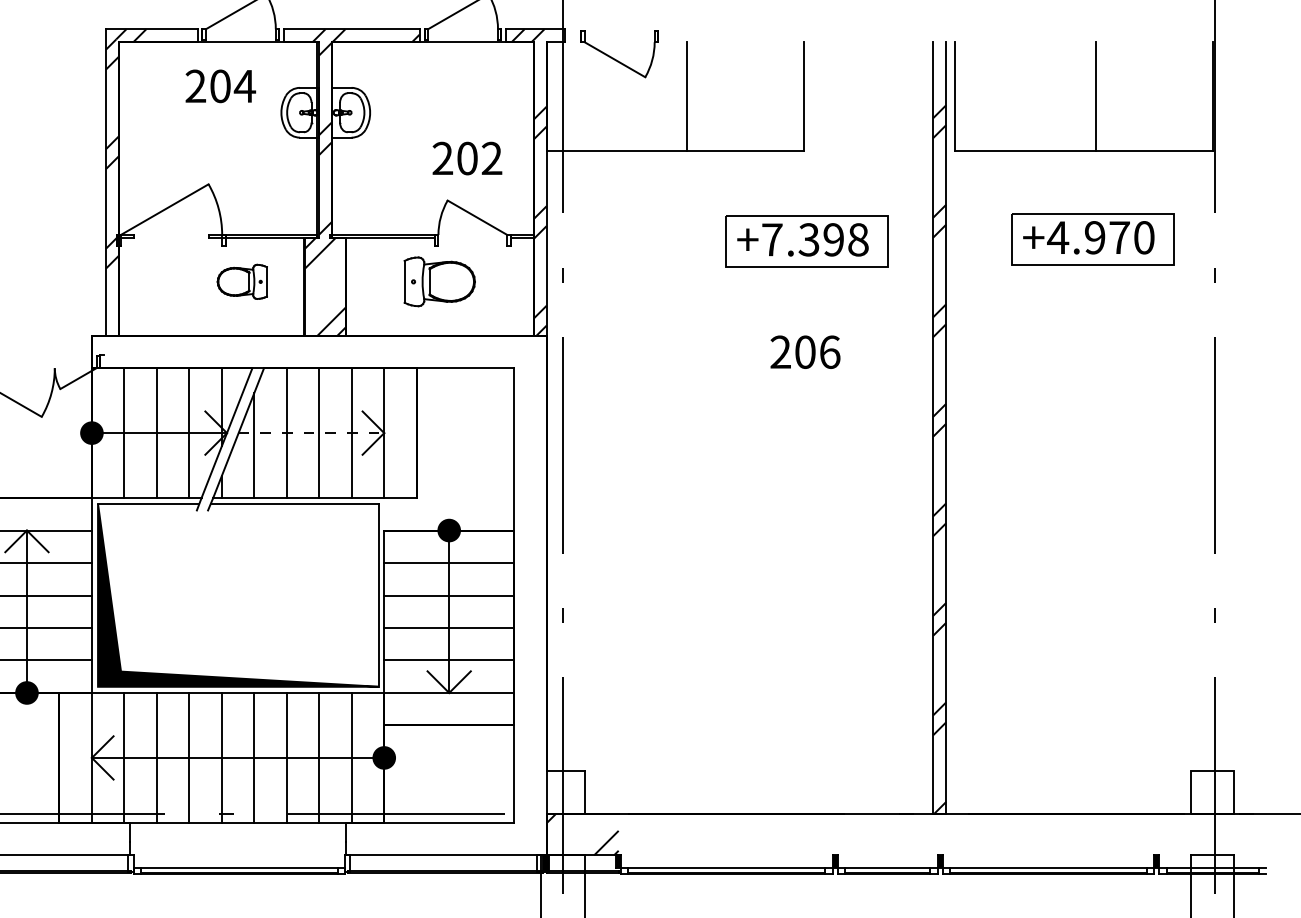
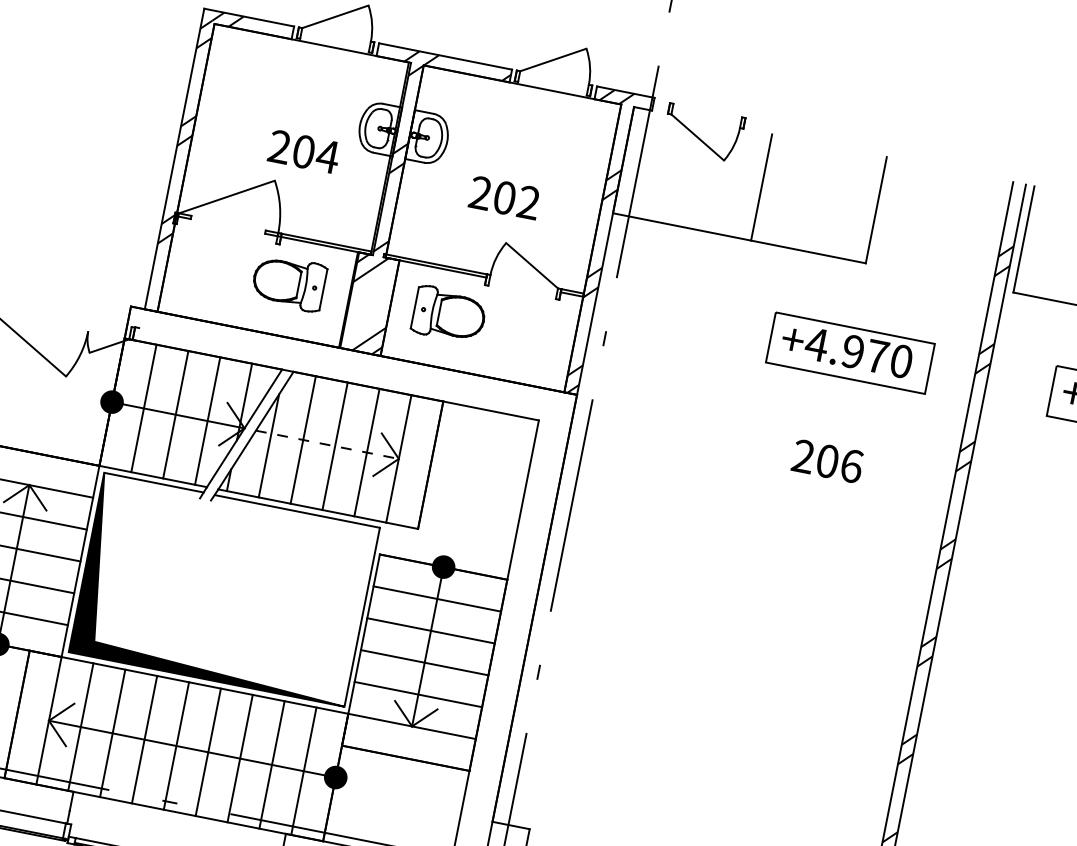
text: (220, 86) -> (303, 152), moved
text: (467, 158) -> (504, 197), moved
text: (814, 239) -> (858, 352), +7.398 -> +4.970
part: (242, 281) -> (289, 282), size x1.43
part: (439, 281) -> (449, 314), moved

